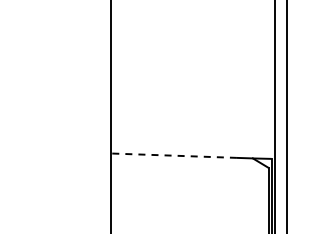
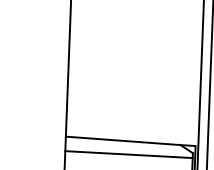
line: (173, 155) -> (116, 140), dashed -> solid
line: (189, 172) -> (128, 154), added

